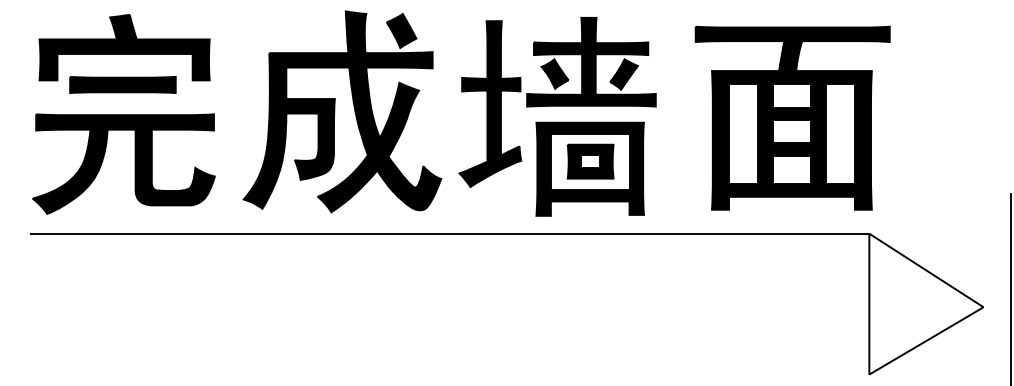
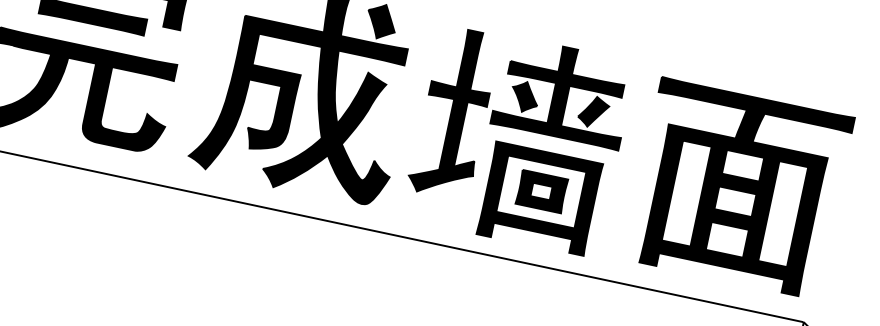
part: (792, 117) -> (739, 187), moved

